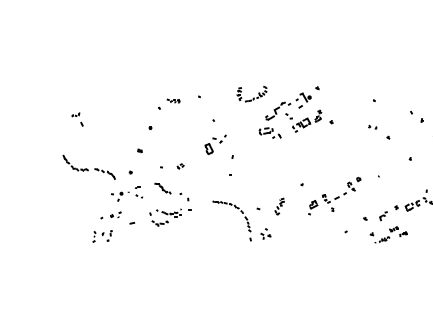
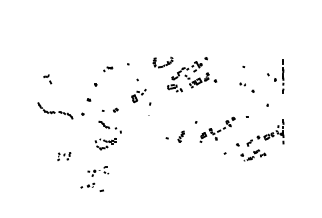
part: (168, 104) -> (107, 69), size x0.6
part: (121, 204) -> (94, 178), moved
part: (242, 221) -> (156, 146), removed

